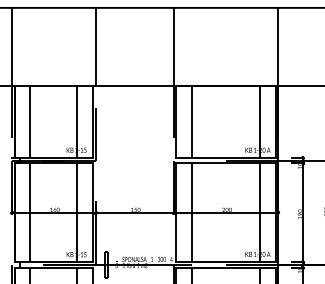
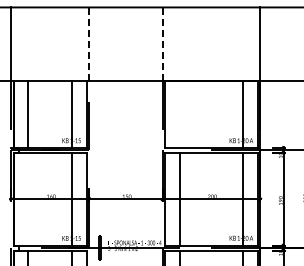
line: (95, 47) -> (89, 44), solid -> dashed
line: (173, 47) -> (162, 44), solid -> dashed
line: (191, 122) -> (179, 114), removed
line: (30, 211) -> (28, 198), removed

